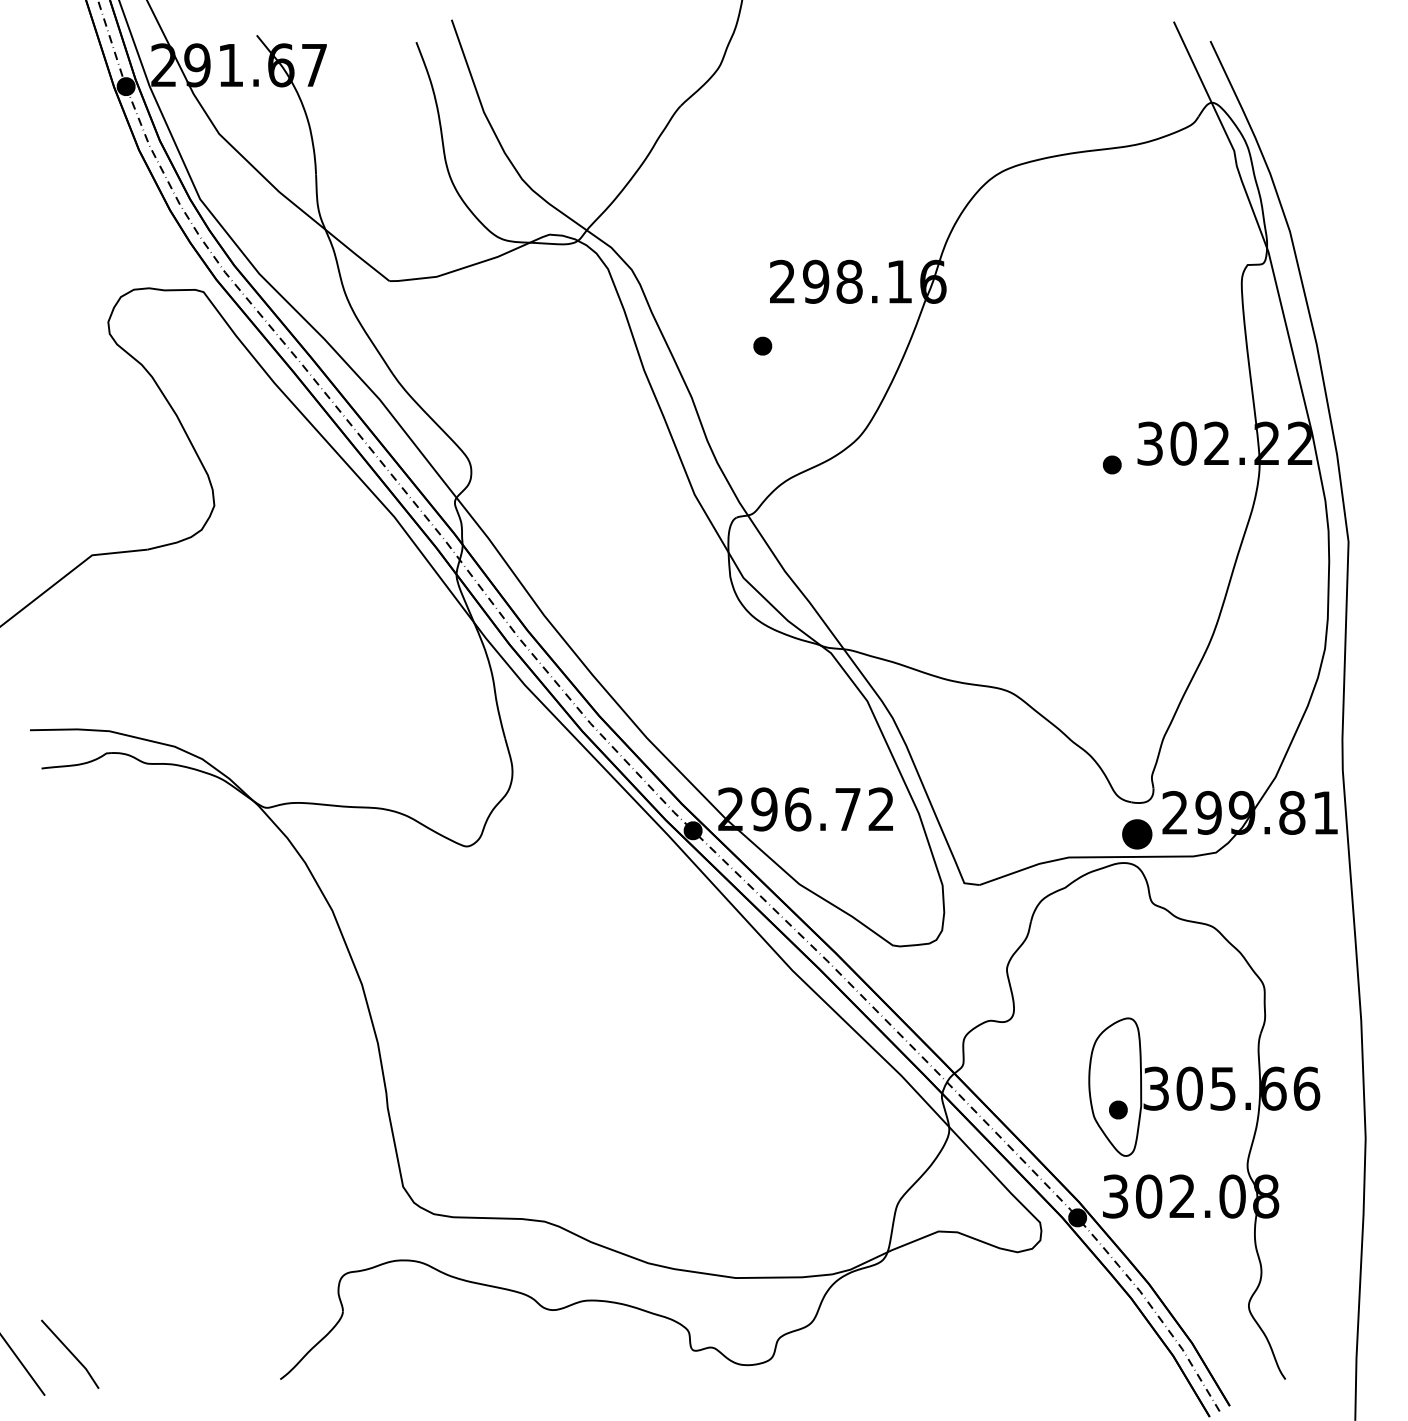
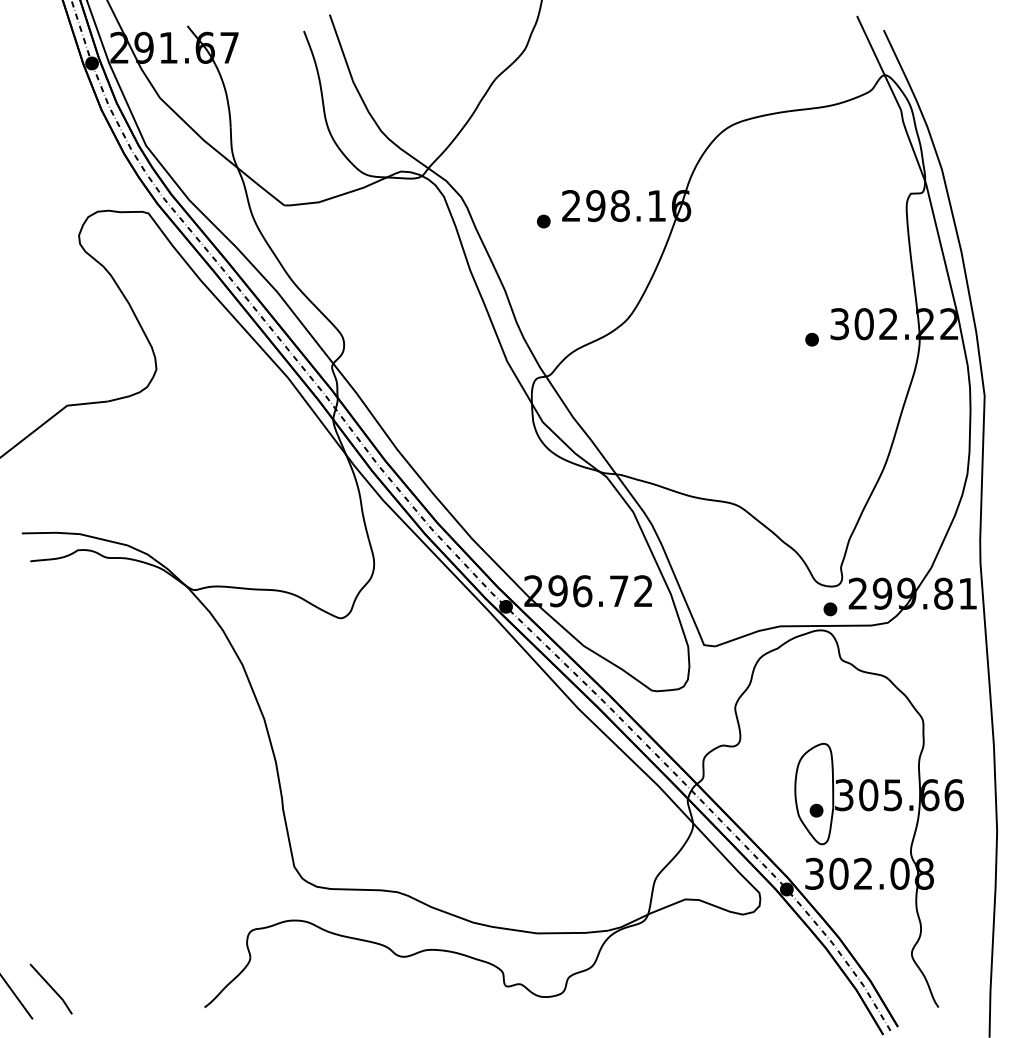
part: (762, 345) -> (543, 221), moved
part: (1137, 833) -> (830, 608), size x0.62

